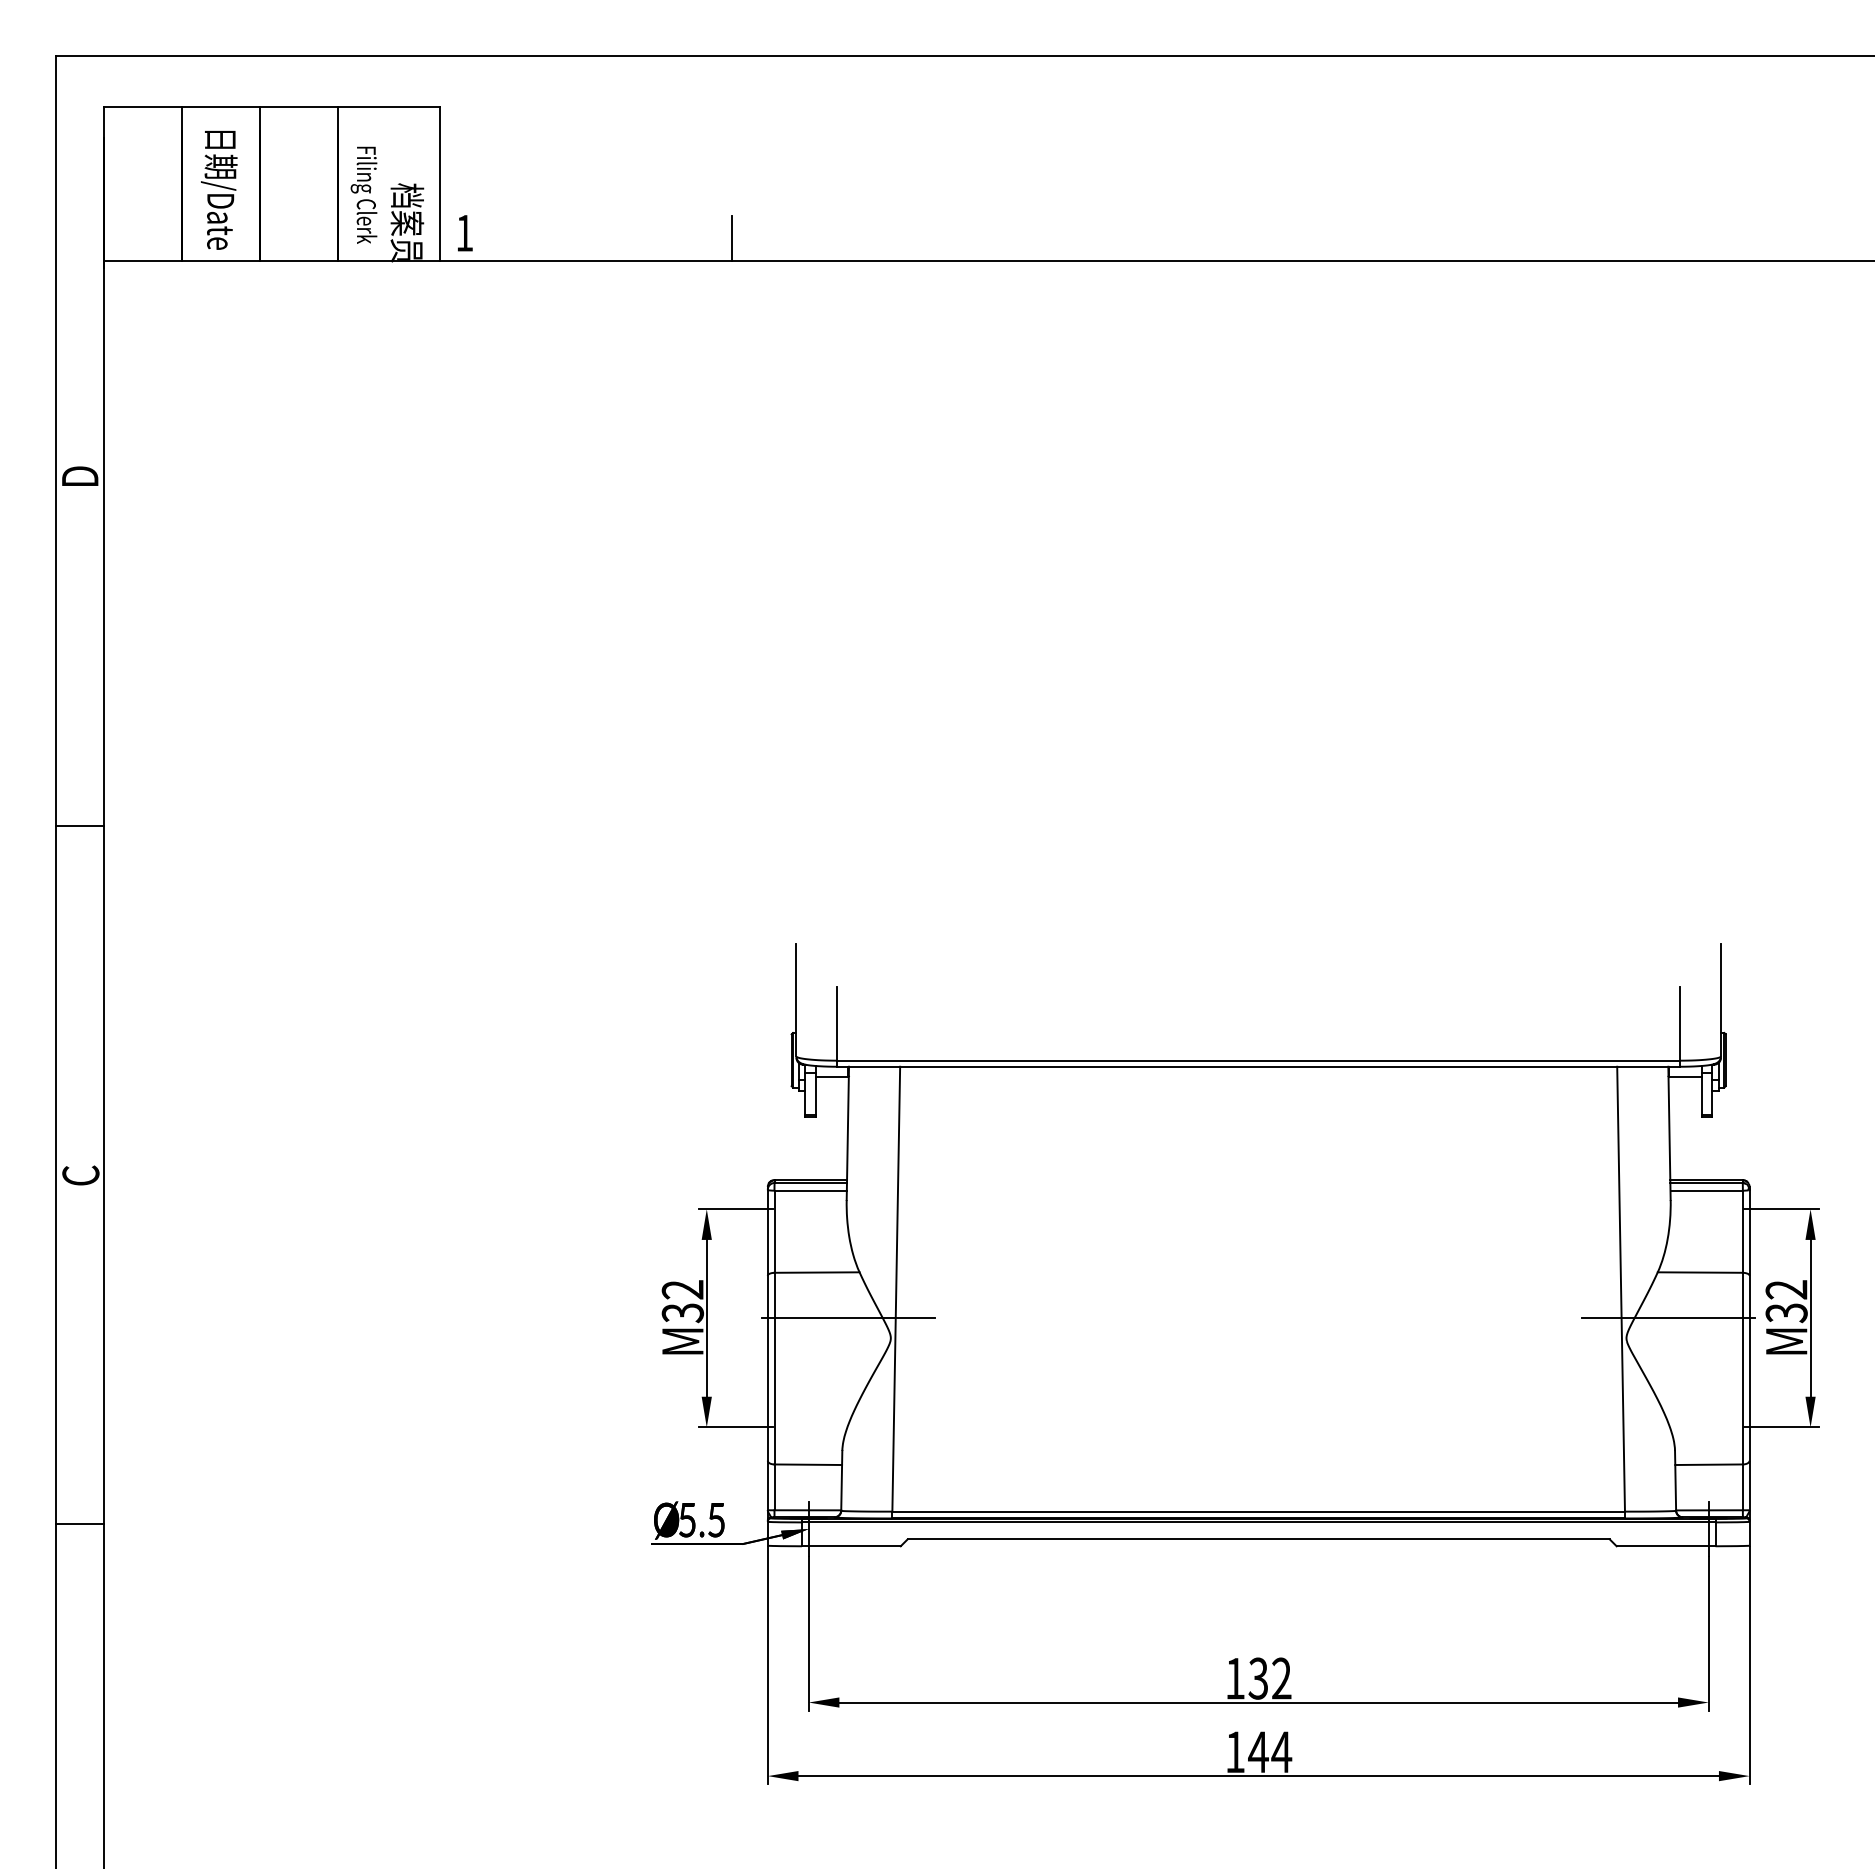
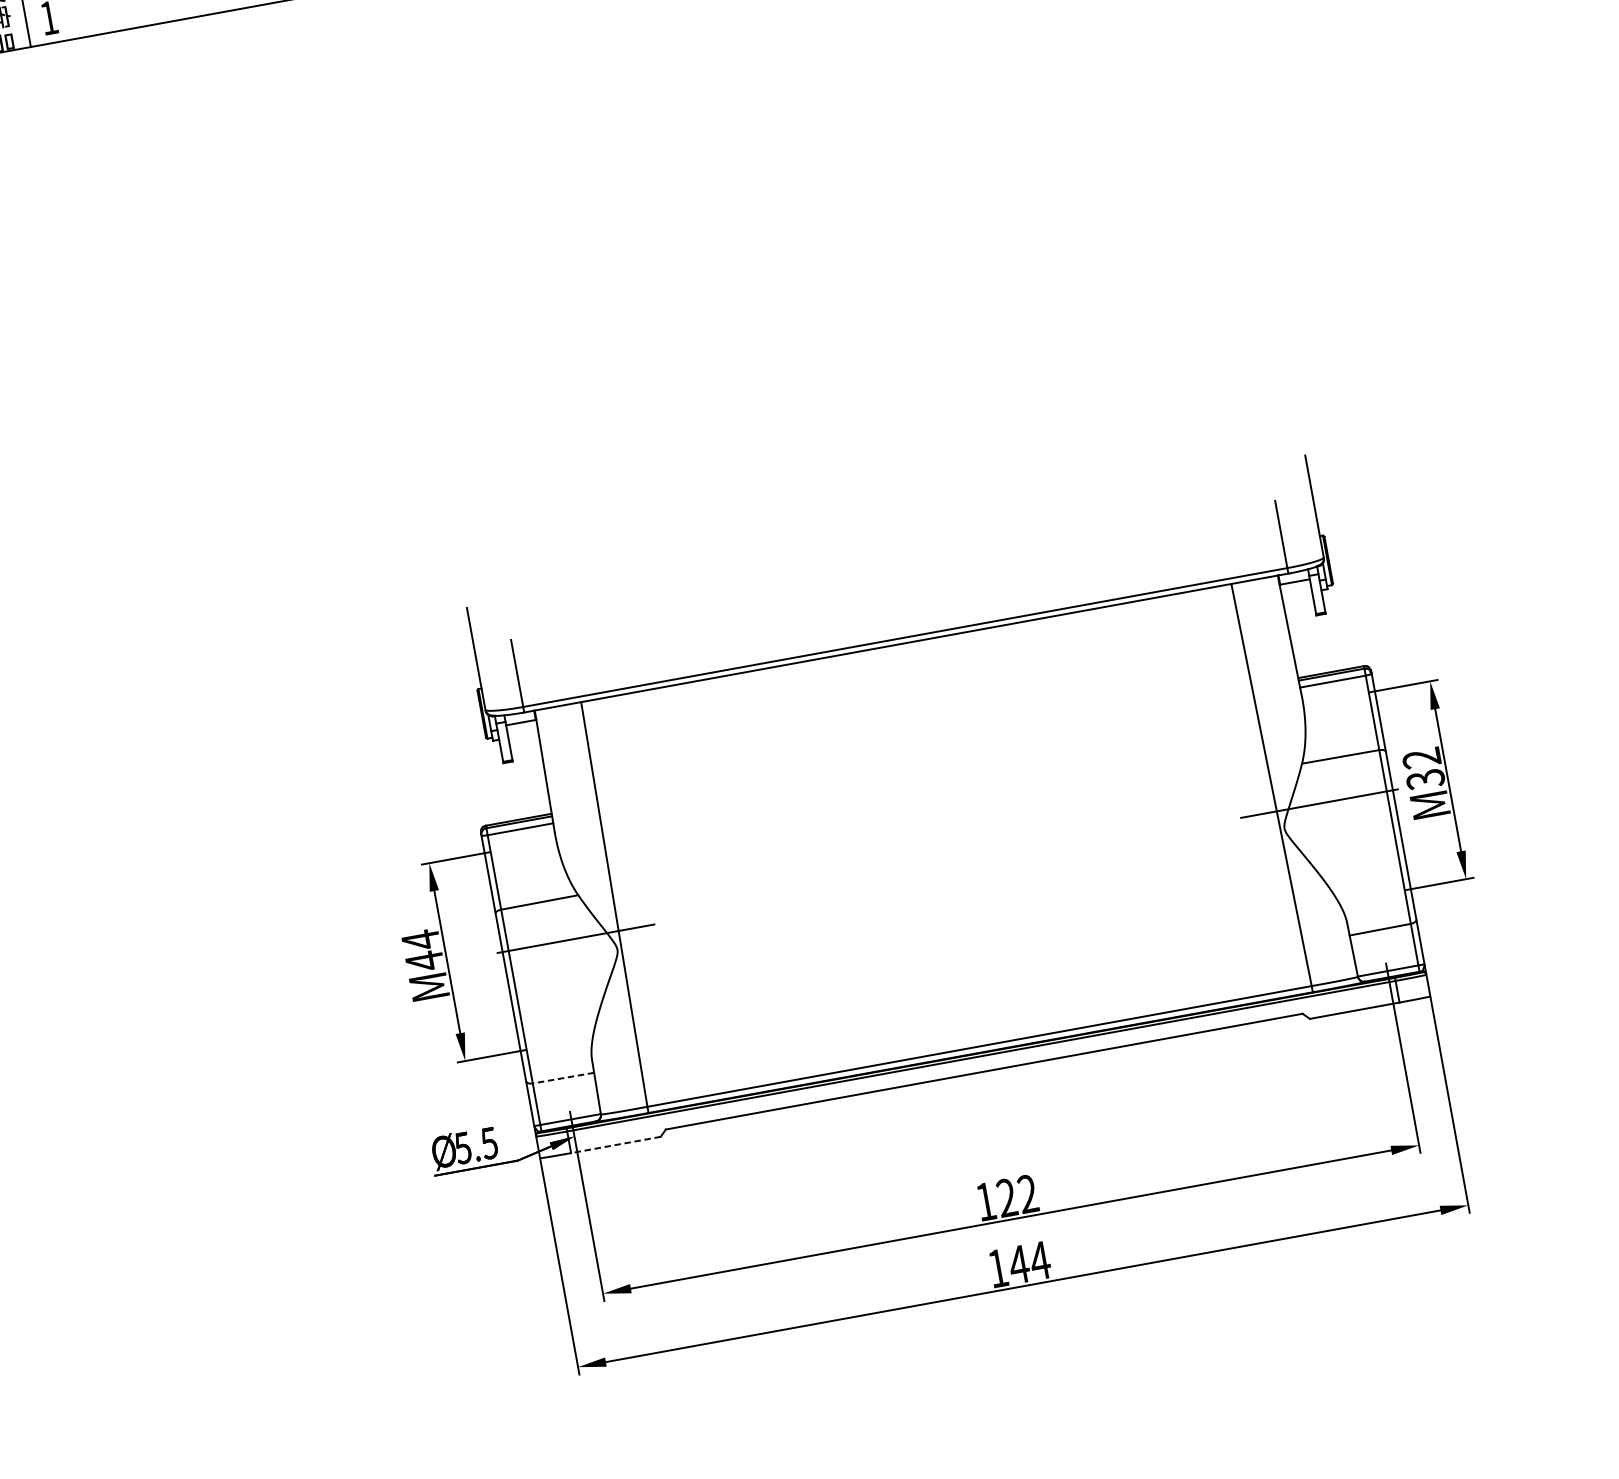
text: (682, 1301) -> (422, 950), M32 -> M44
line: (808, 1464) -> (563, 1077), solid -> dashed
line: (850, 1546) -> (615, 1145), solid -> dashed
text: (1258, 1678) -> (1006, 1197), 132 -> 122

